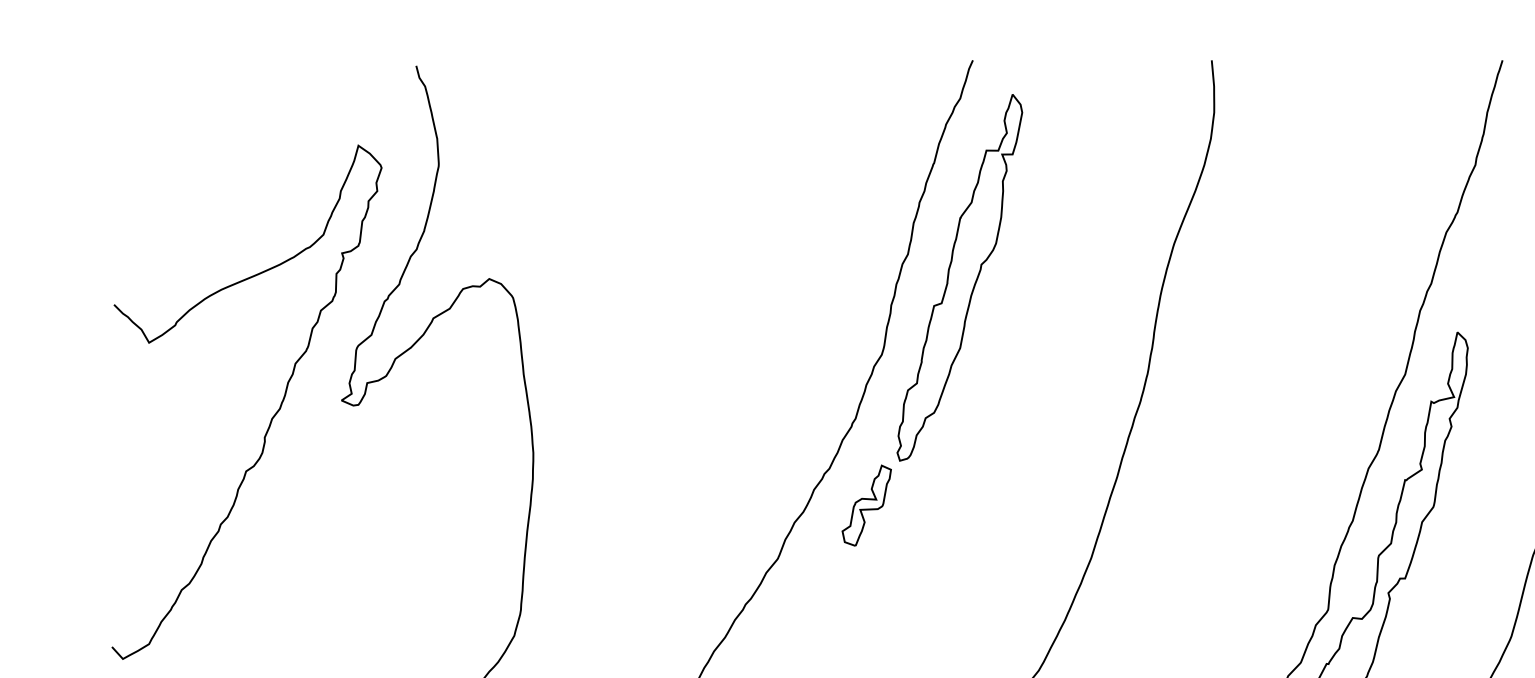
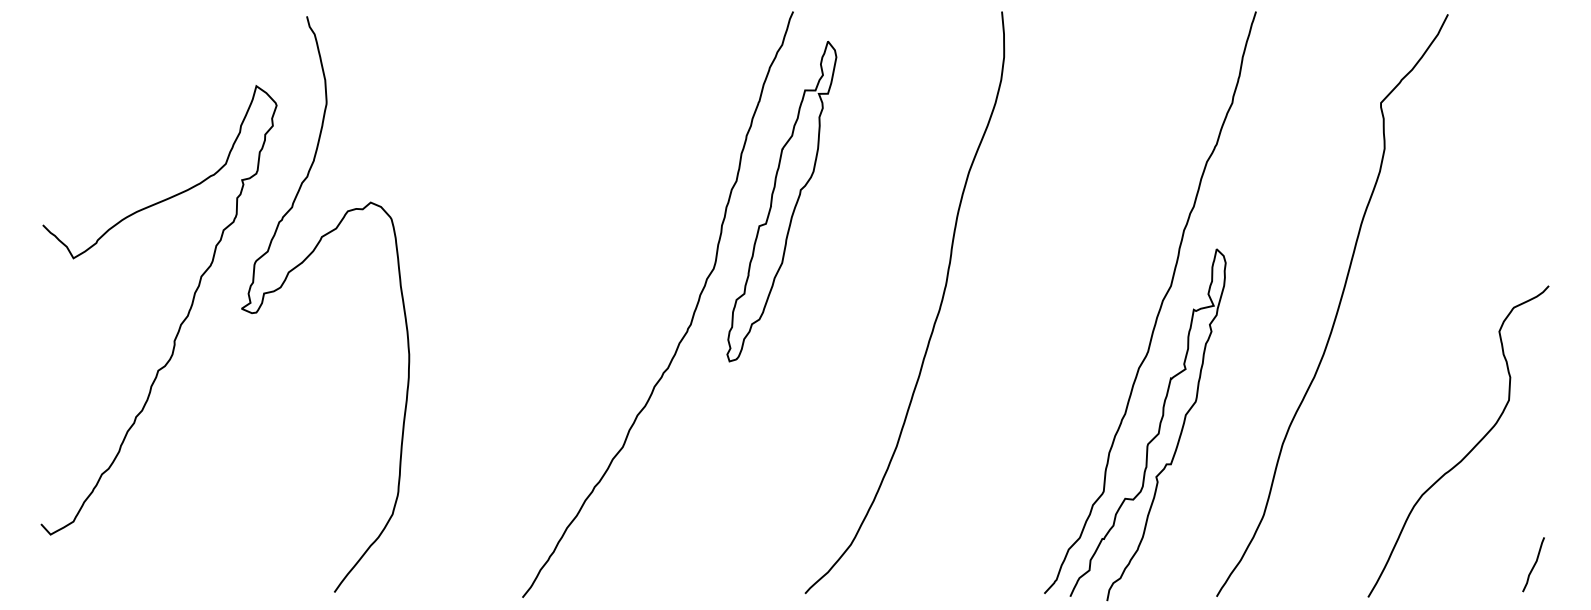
part: (866, 505) -> (700, 400), removed

